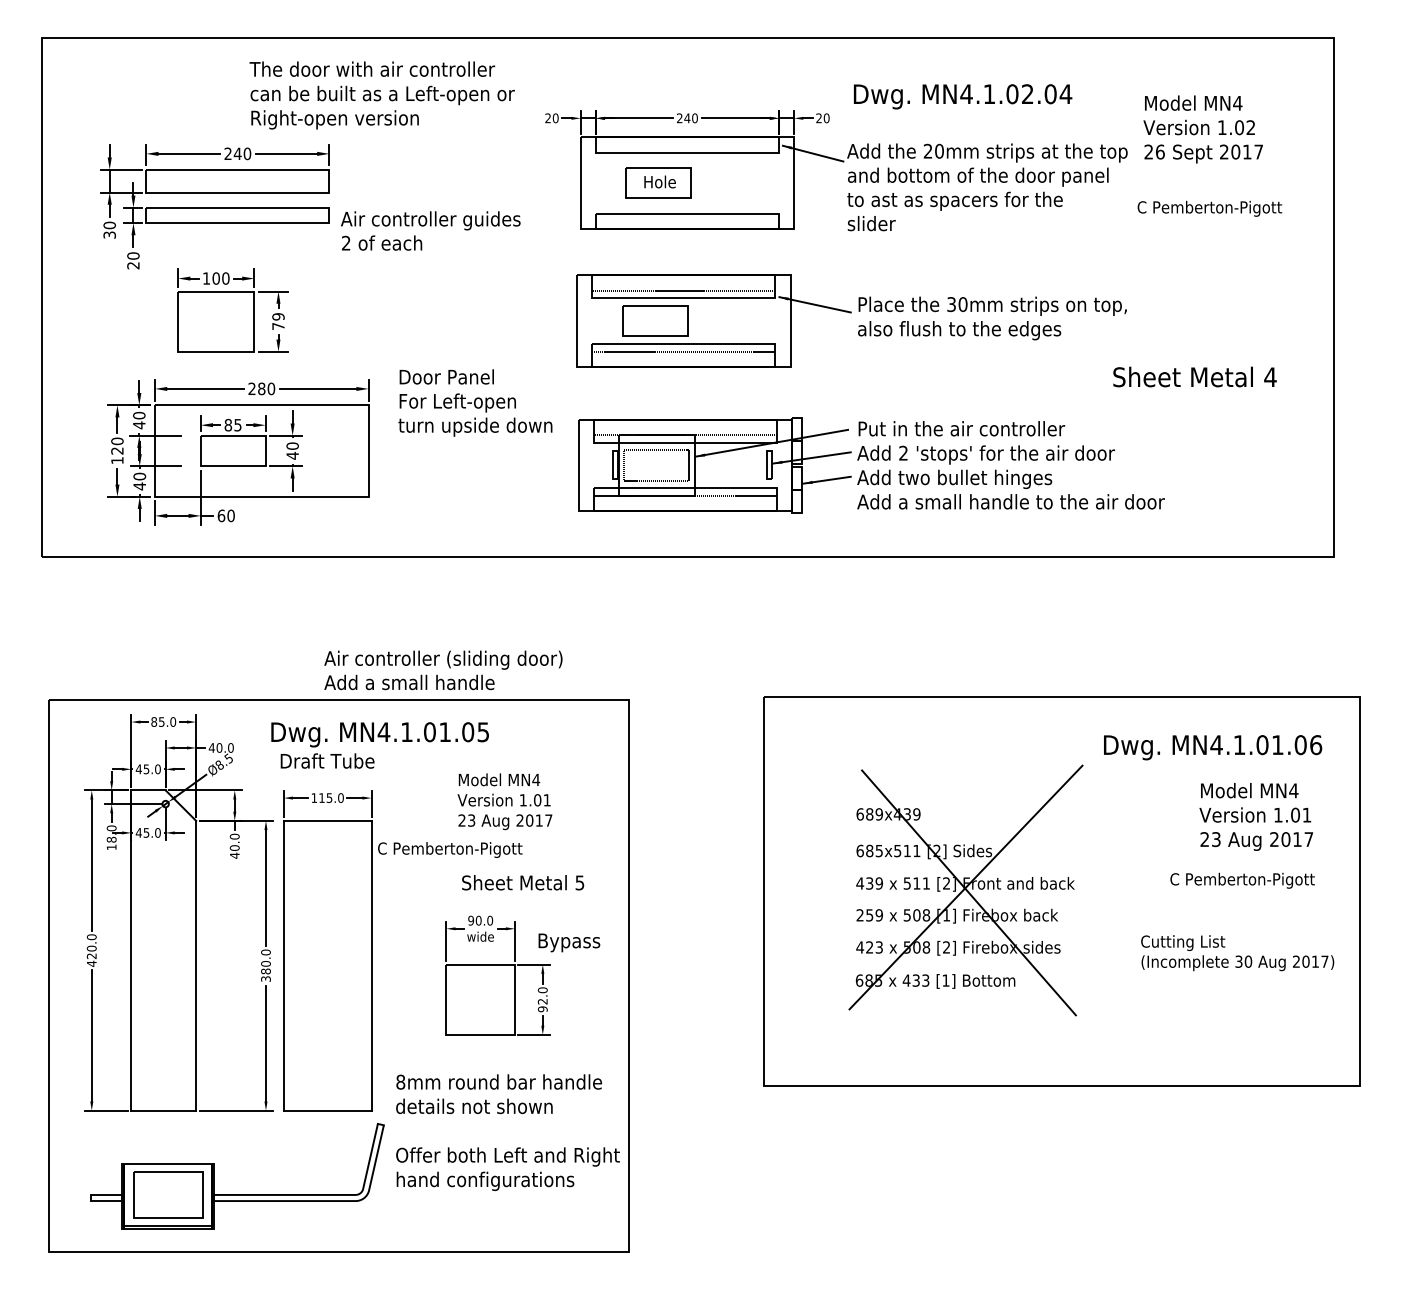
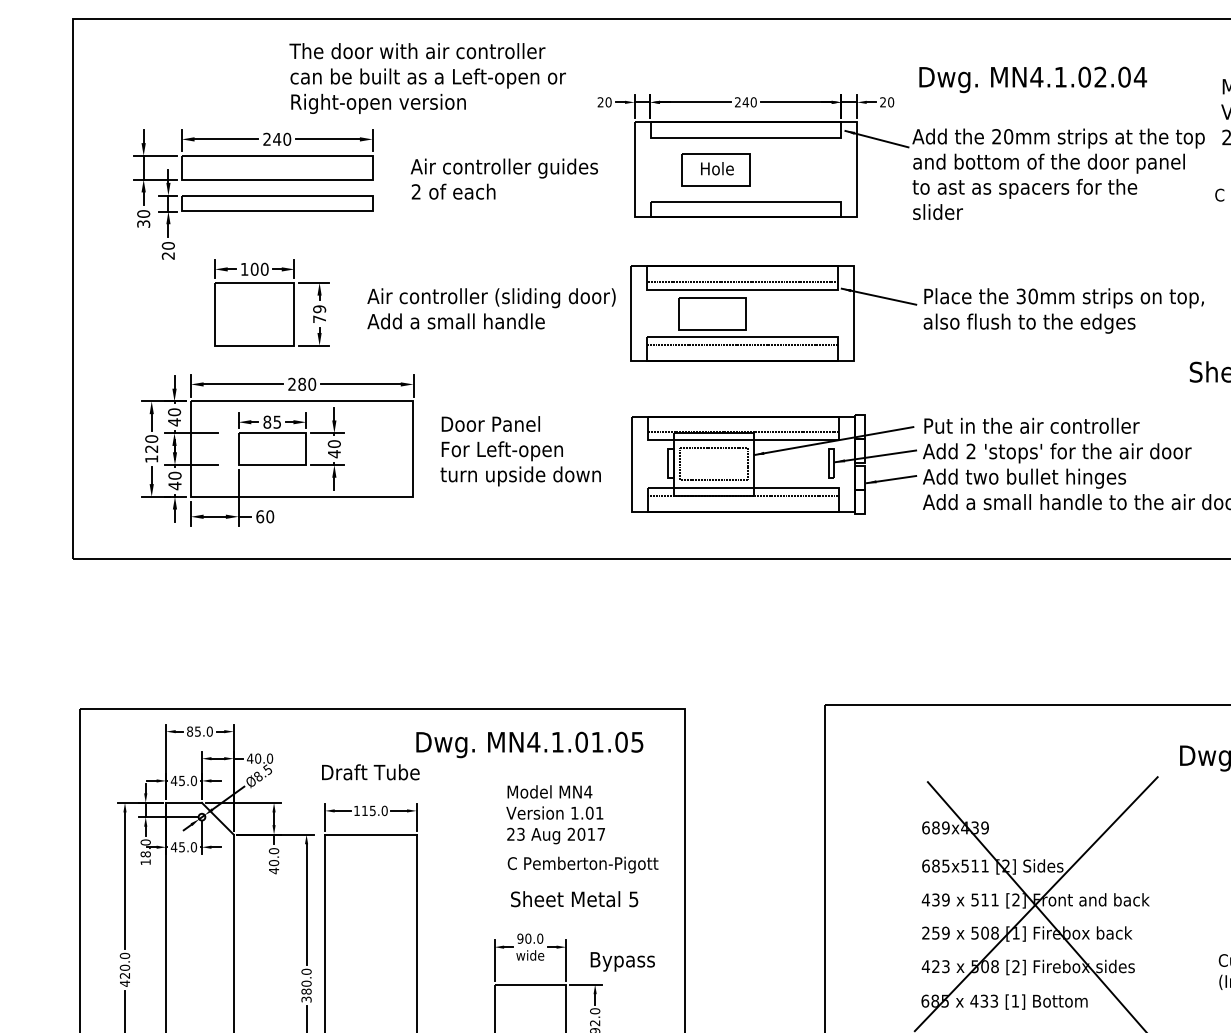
text: (430, 230) -> (504, 178), moved
text: (475, 402) -> (520, 450), moved
text: (443, 670) -> (491, 308), moved
text: (379, 734) -> (529, 744), moved
text: (450, 849) -> (583, 864), moved

